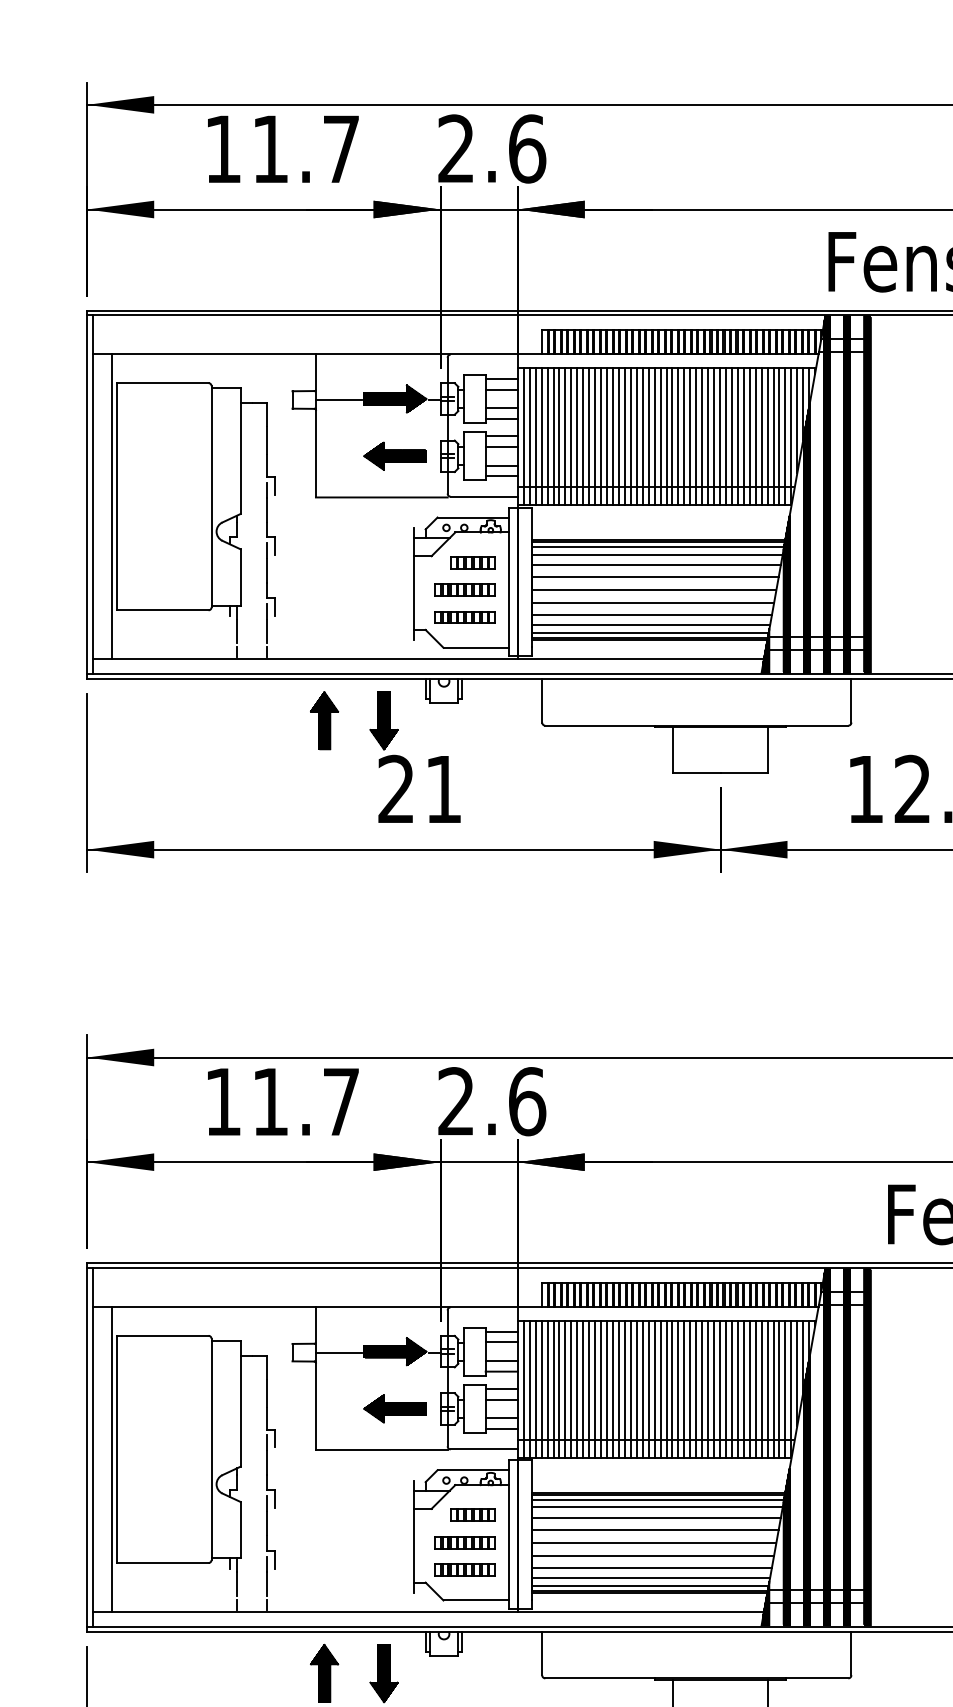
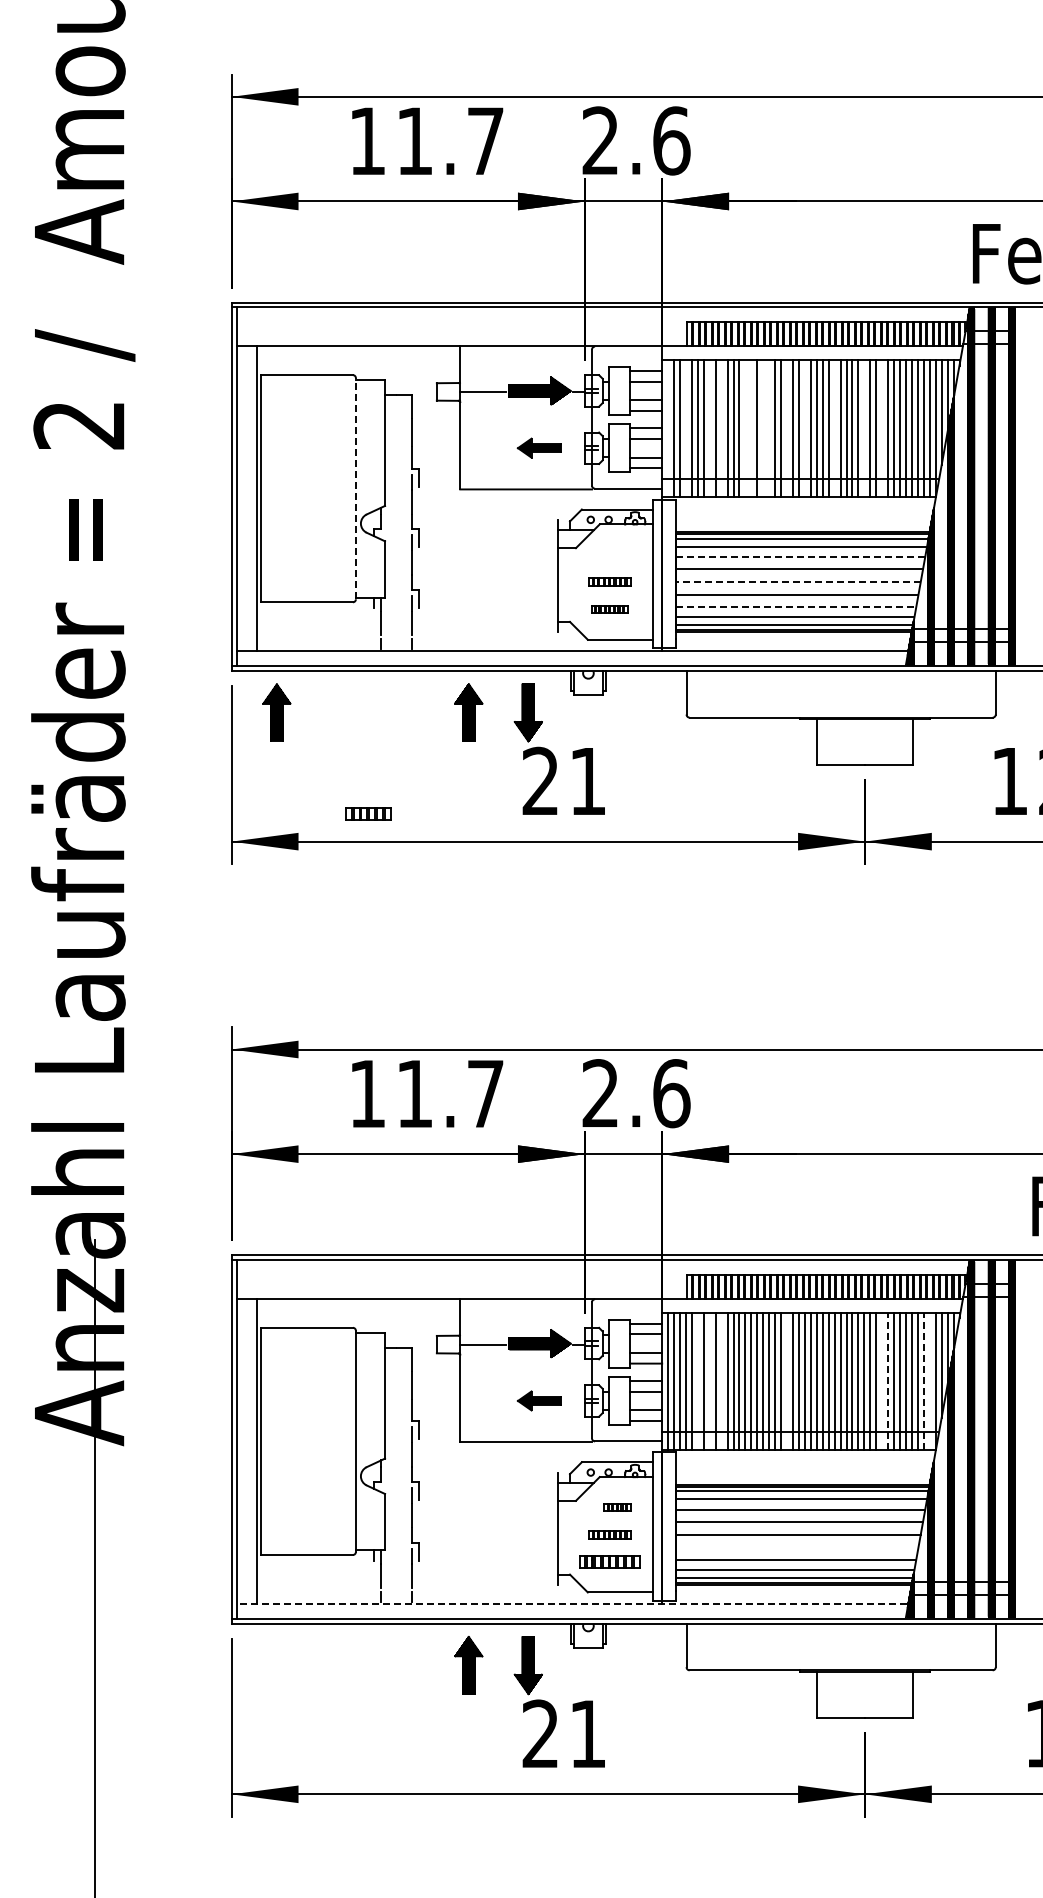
line: (524, 436) -> (668, 428), removed
line: (541, 436) -> (685, 428), removed
line: (565, 436) -> (709, 428), removed
line: (577, 436) -> (721, 428), removed
line: (601, 436) -> (745, 428), removed
line: (607, 436) -> (751, 428), removed
line: (619, 436) -> (763, 428), removed
line: (625, 436) -> (769, 428), removed
line: (643, 436) -> (787, 428), removed
line: (660, 436) -> (804, 428), removed
line: (690, 436) -> (834, 428), removed
line: (720, 436) -> (864, 428), removed
line: (738, 436) -> (882, 428), removed
part: (395, 455) -> (539, 447), size x0.7
line: (211, 496) -> (355, 488), solid -> dashed
part: (473, 562) -> (368, 813), moved
line: (656, 565) -> (800, 557), solid -> dashed
part: (465, 589) -> (609, 581), size x0.7
line: (653, 590) -> (797, 582), solid -> dashed
line: (652, 615) -> (796, 607), solid -> dashed
part: (465, 616) -> (609, 608), size x0.6
part: (132, 720) -> (276, 712), added
line: (553, 1388) -> (697, 1380), removed
line: (565, 1388) -> (709, 1380), removed
line: (577, 1388) -> (721, 1380), removed
line: (643, 1388) -> (787, 1380), removed
line: (738, 1388) -> (882, 1380), removed
line: (744, 1388) -> (888, 1380), solid -> dashed
line: (779, 1388) -> (923, 1380), solid -> dashed
line: (785, 1388) -> (929, 1380), removed
part: (395, 1408) -> (539, 1400), size x0.7
part: (473, 1514) -> (617, 1506), size x0.6
part: (465, 1542) -> (609, 1534), size x0.7
line: (652, 1555) -> (796, 1547), removed
line: (427, 1611) -> (571, 1603), solid -> dashed

